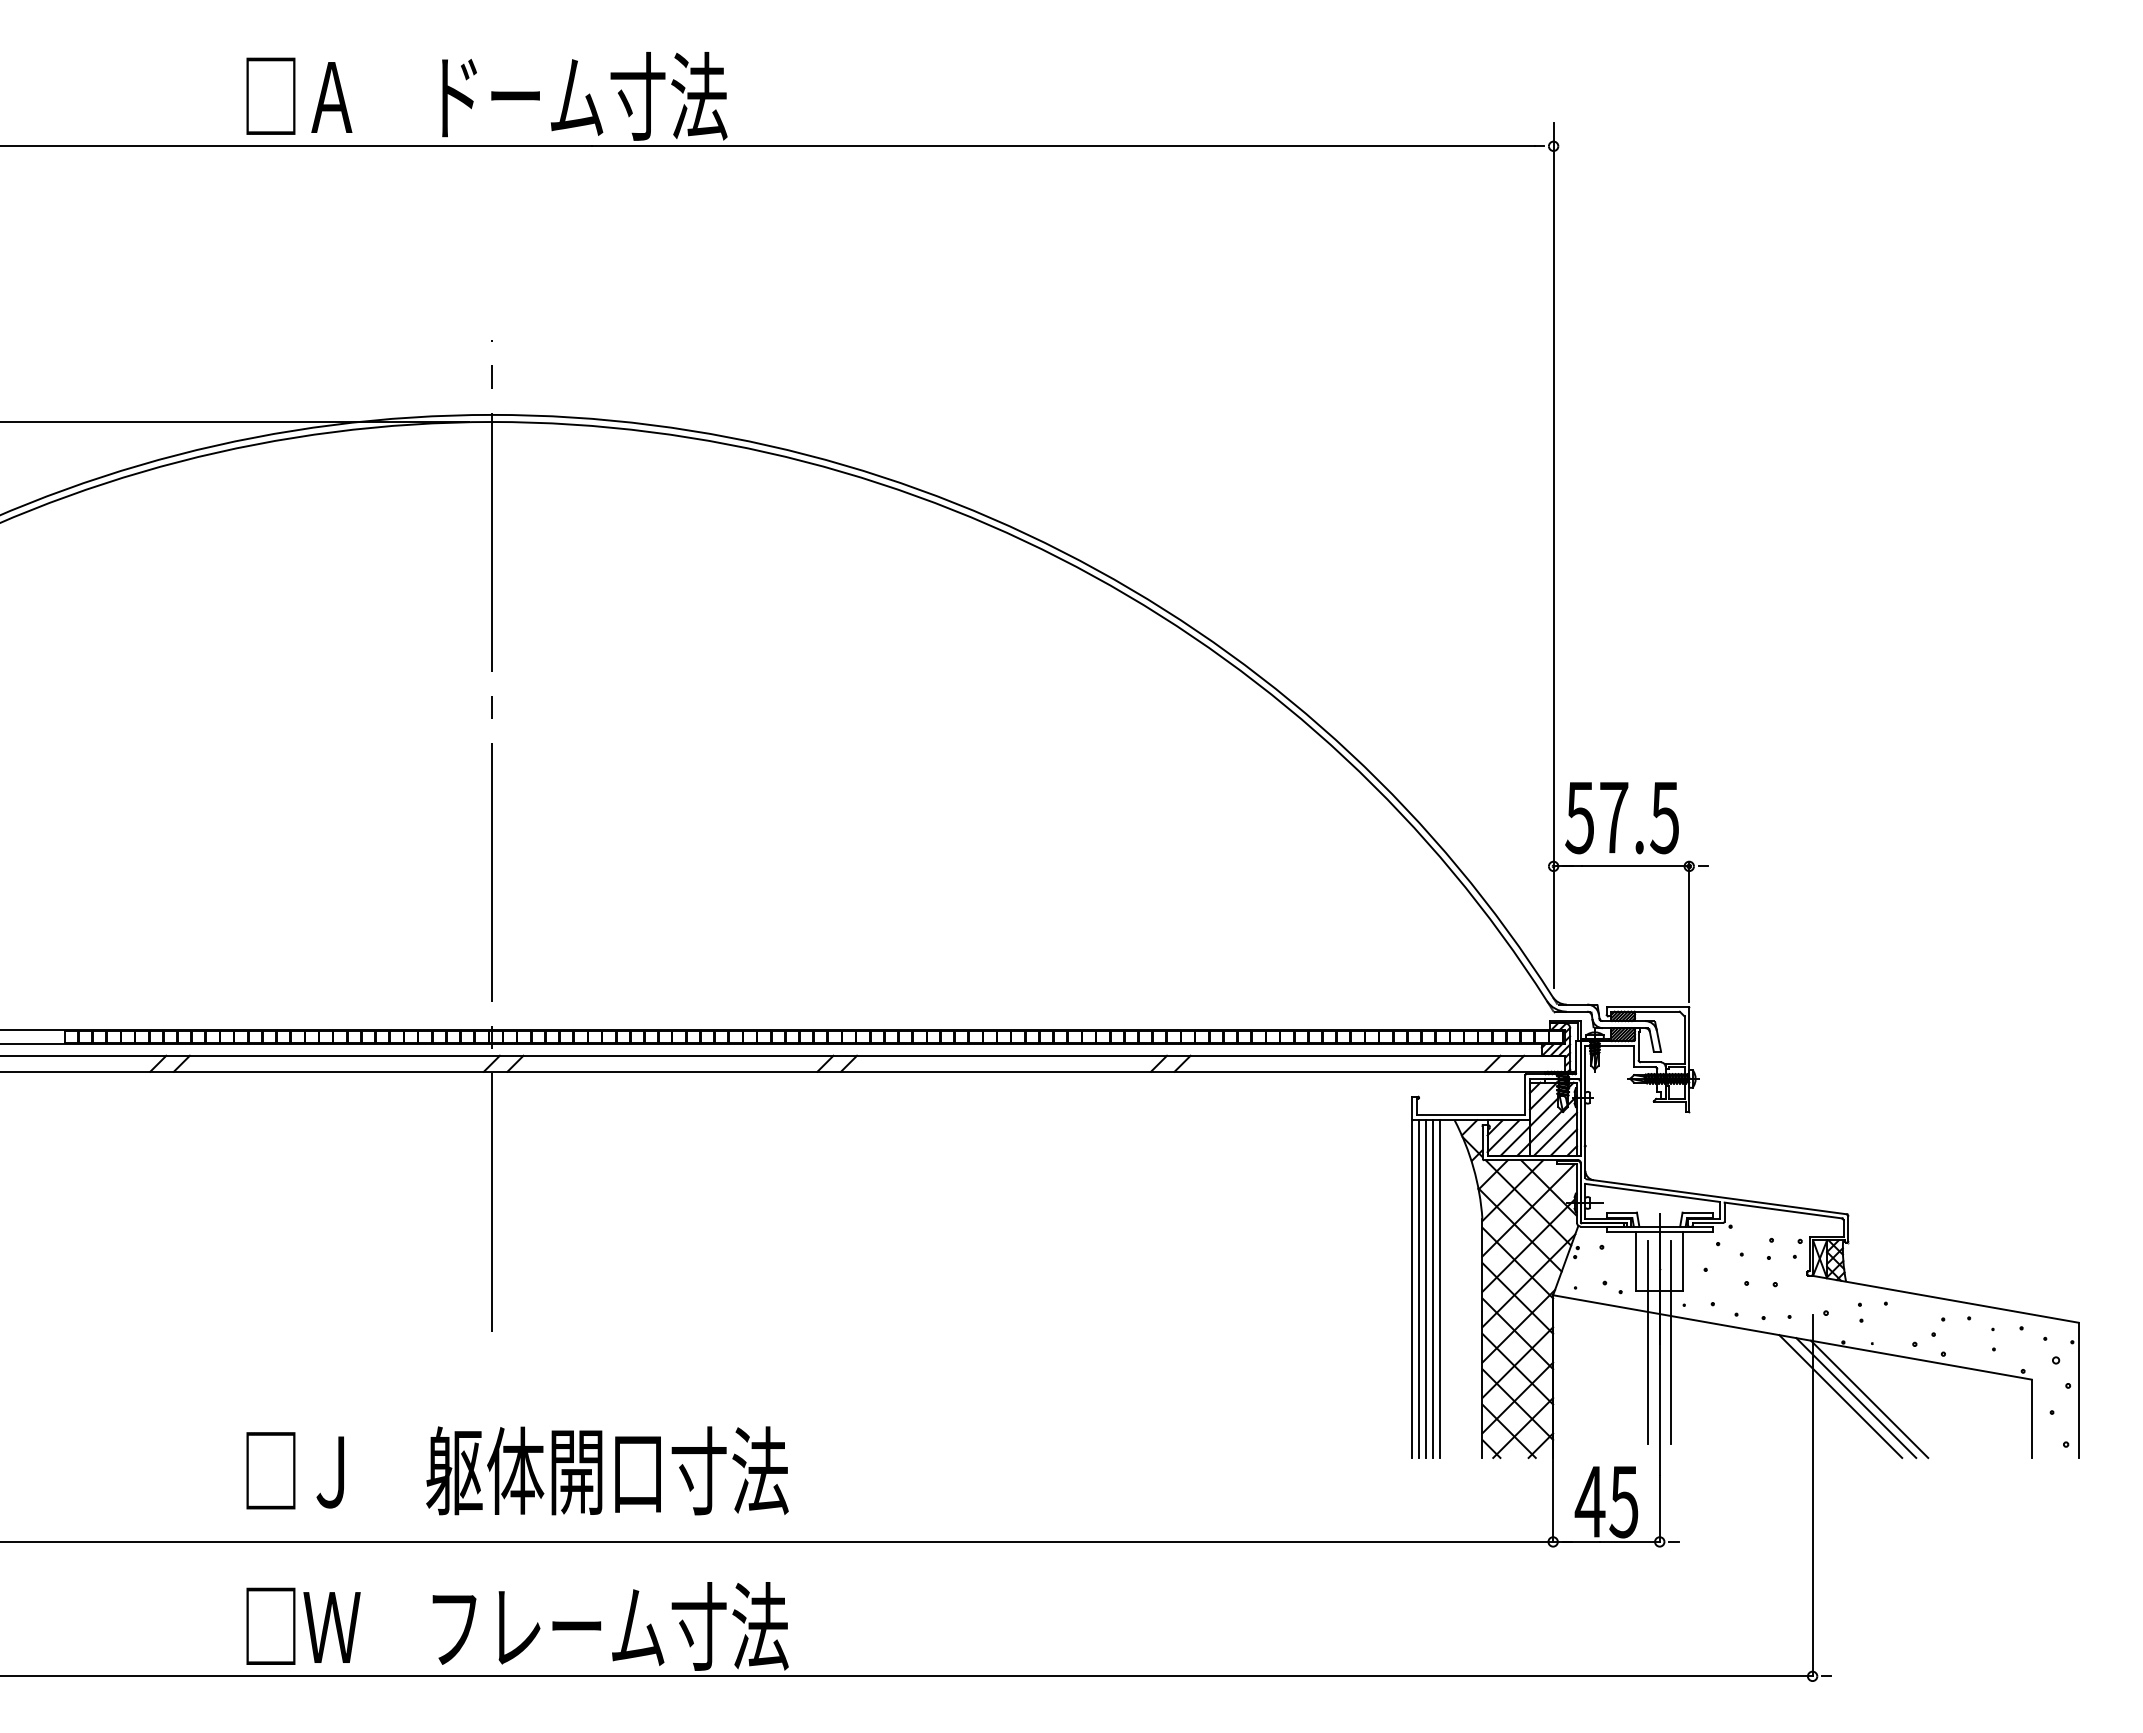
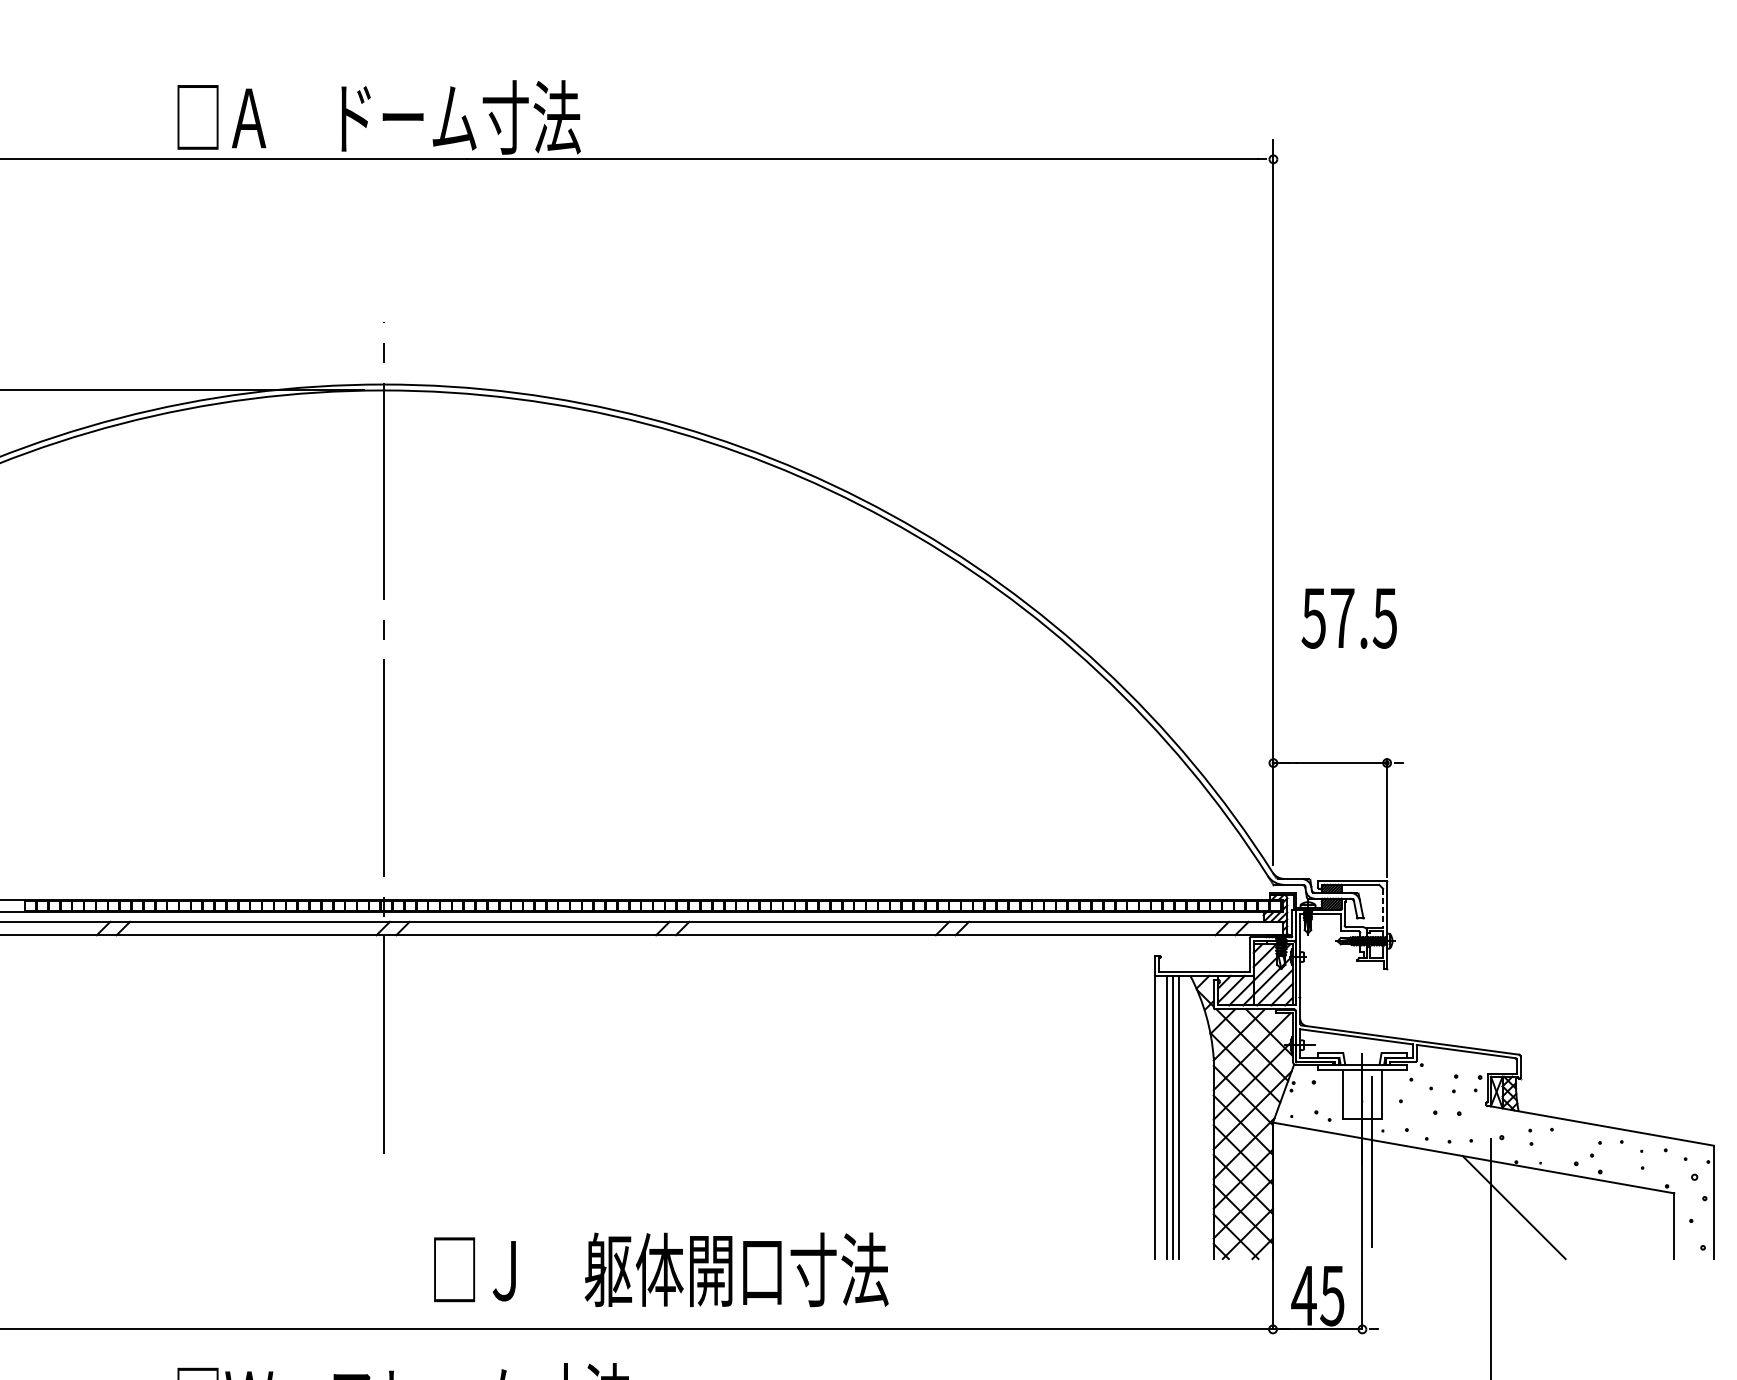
text: (1621, 818) -> (1348, 618), moved
line: (1684, 1039) -> (1383, 908), solid -> dashed
line: (1419, 1288) -> (1160, 1116), removed
line: (1647, 1341) -> (1352, 1161), removed
line: (1856, 1397) -> (1527, 1208), removed
line: (1869, 1398) -> (1538, 1209), removed
text: (517, 1470) -> (661, 1269), moved

